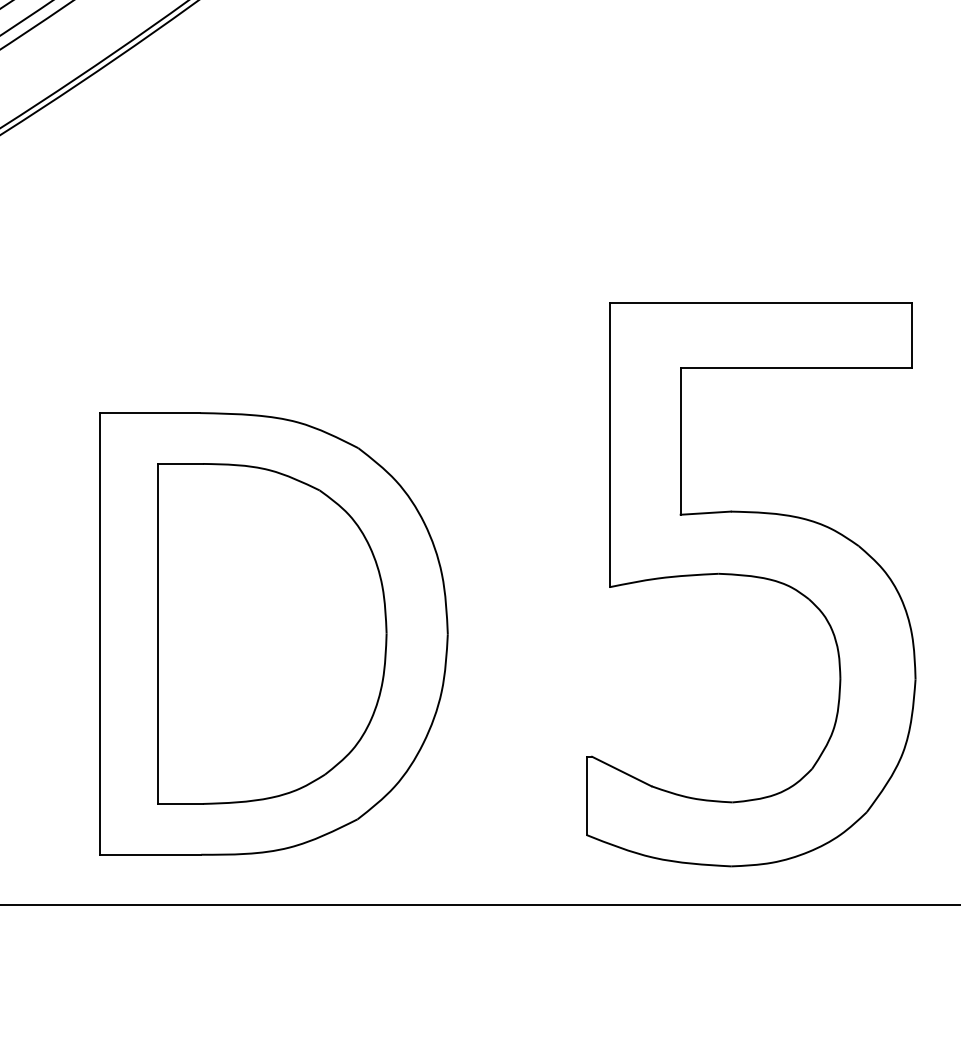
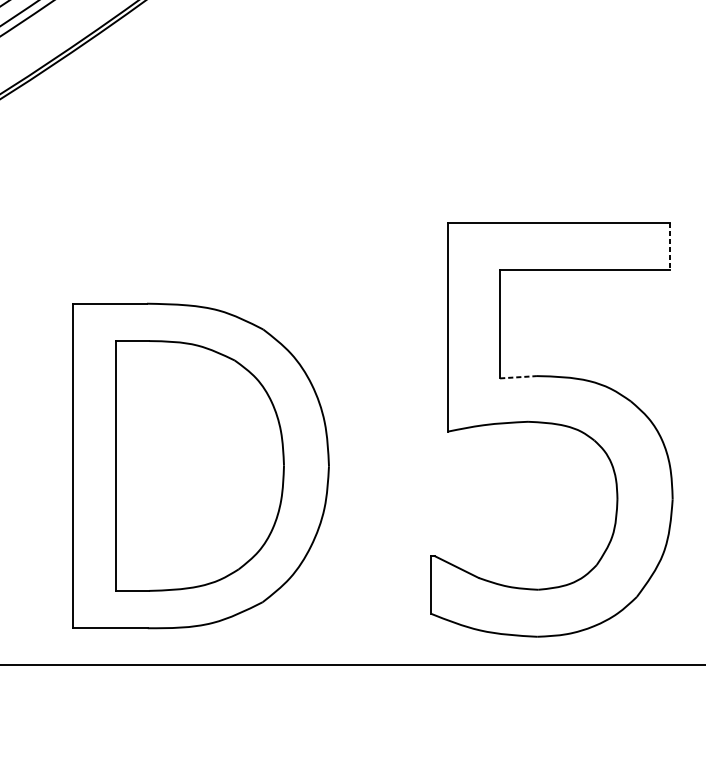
line: (912, 335) -> (670, 246), solid -> dashed
line: (706, 513) -> (519, 377), solid -> dashed

